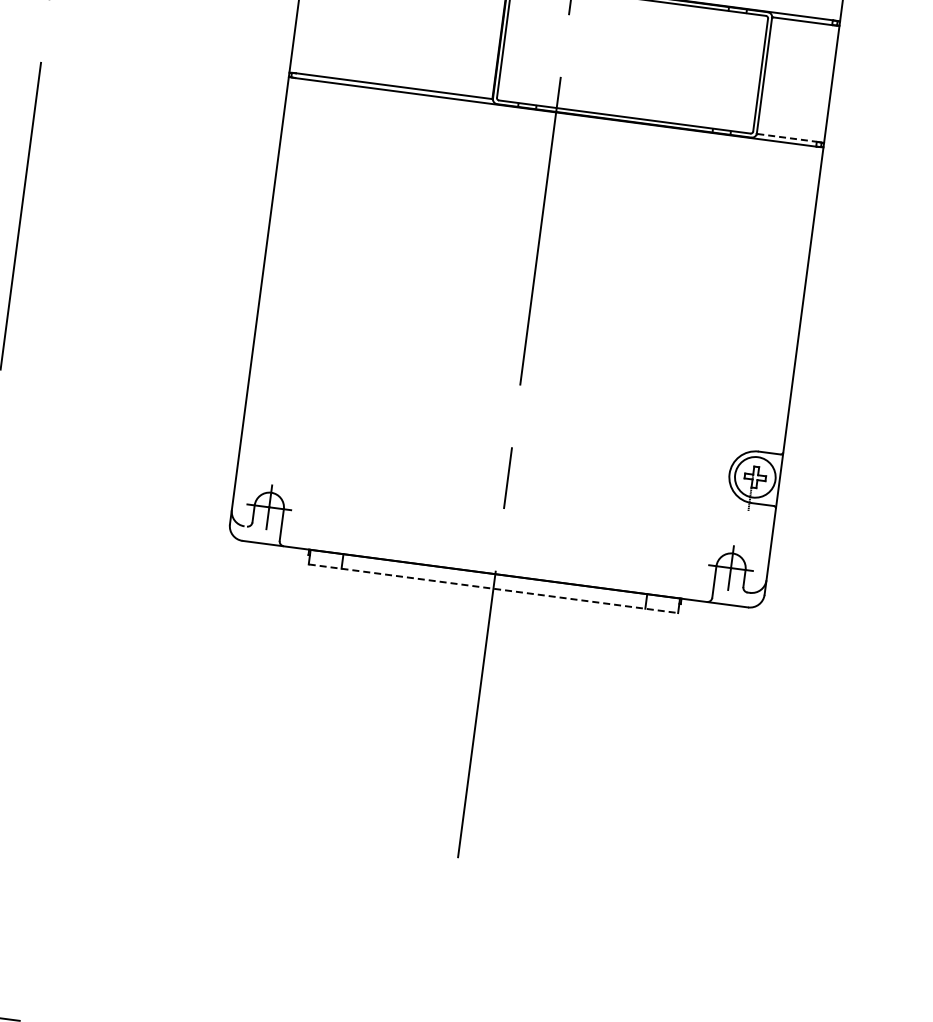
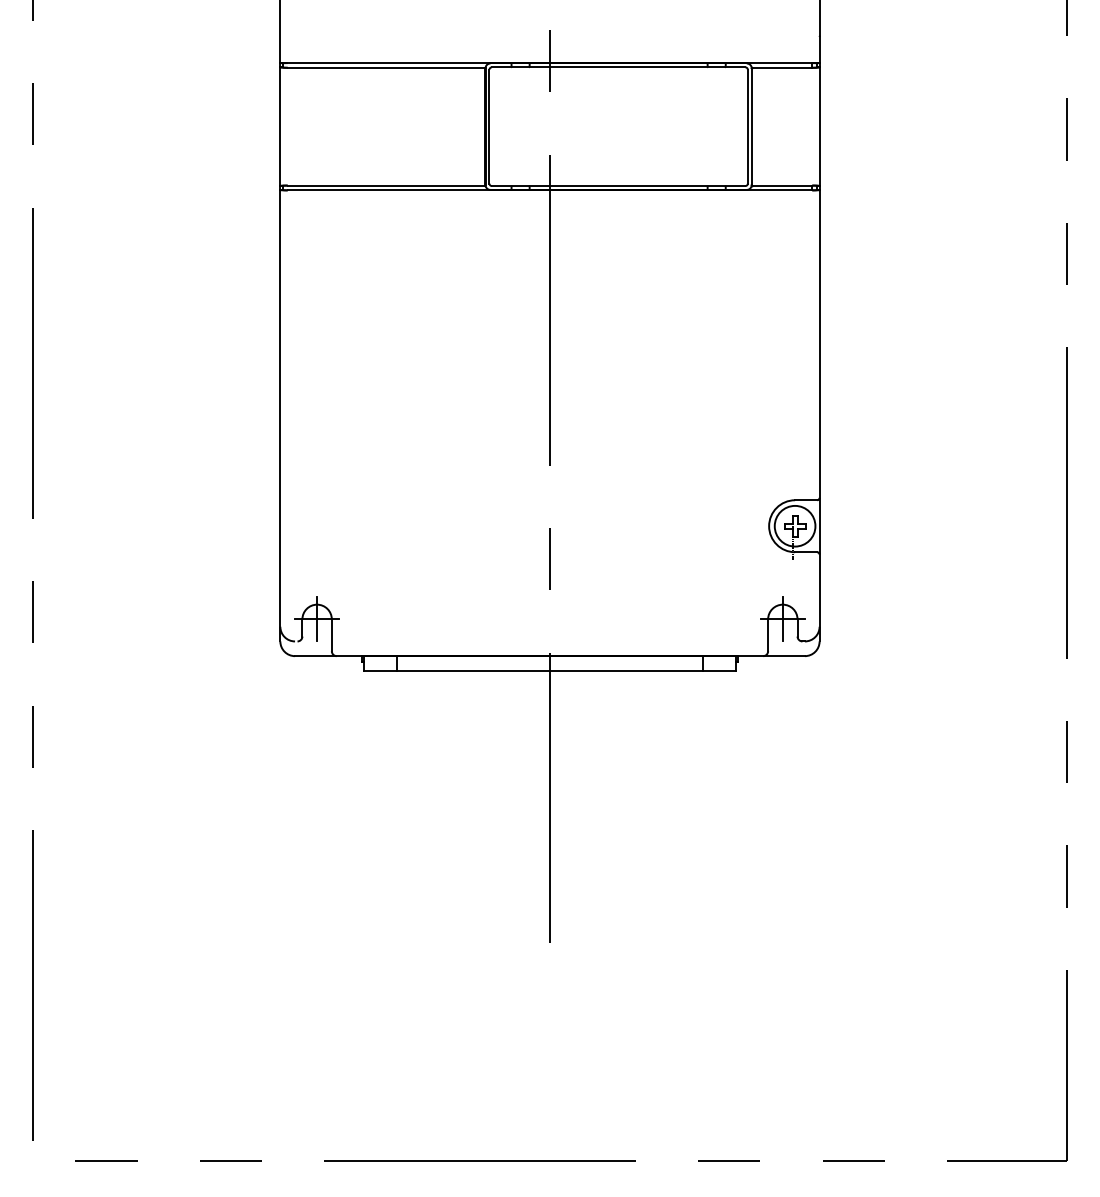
line: (787, 137) -> (782, 185), dashed -> solid
line: (494, 588) -> (550, 670), dashed -> solid

